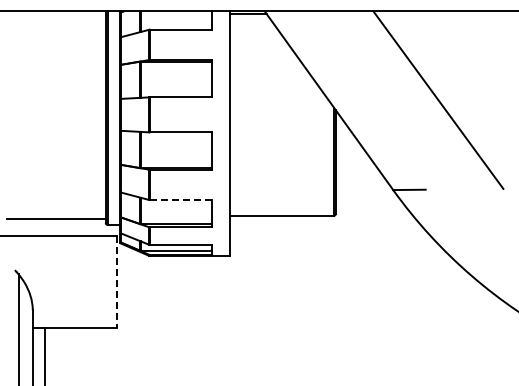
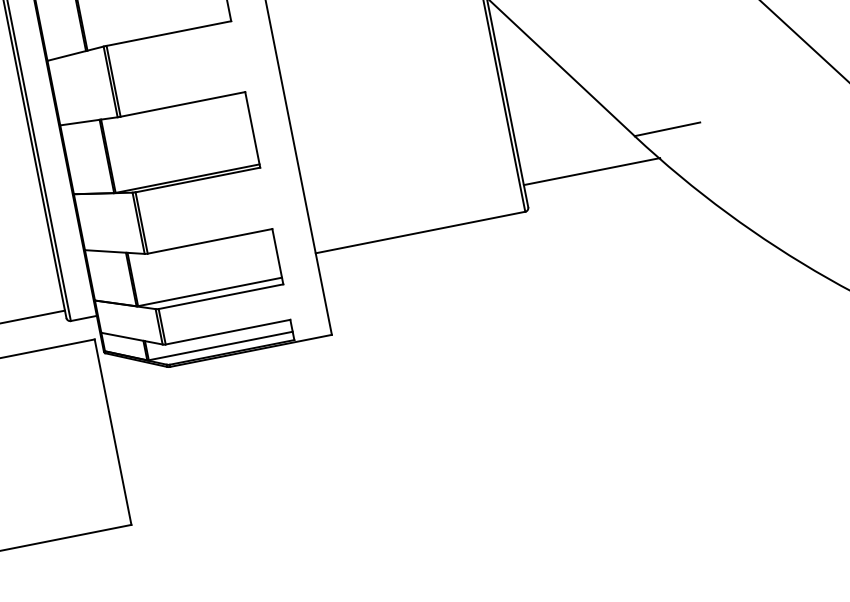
line: (181, 200) -> (210, 242), dashed -> solid
line: (369, 202) -> (591, 170), added
line: (117, 281) -> (113, 431), dashed -> solid

